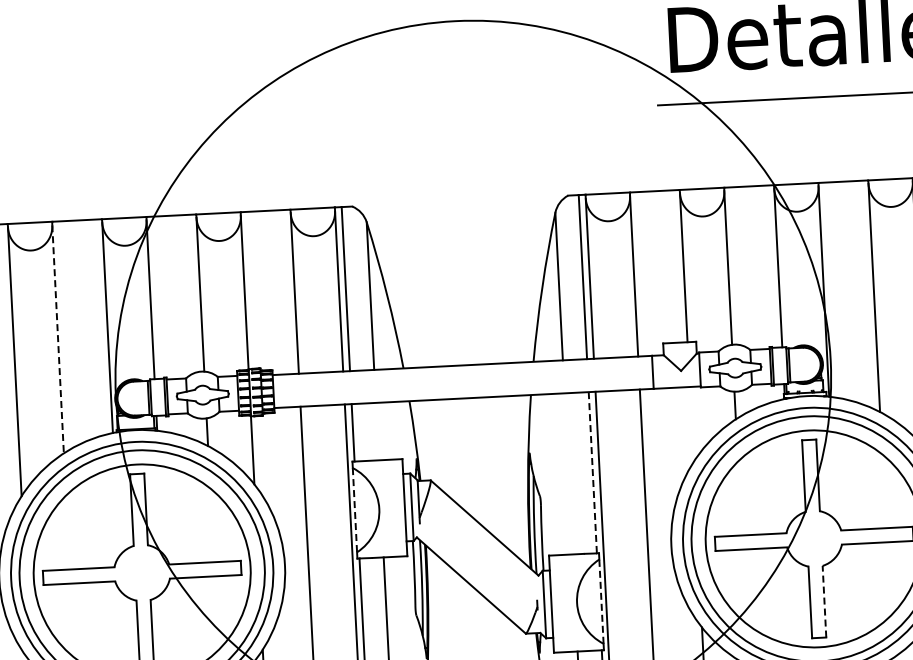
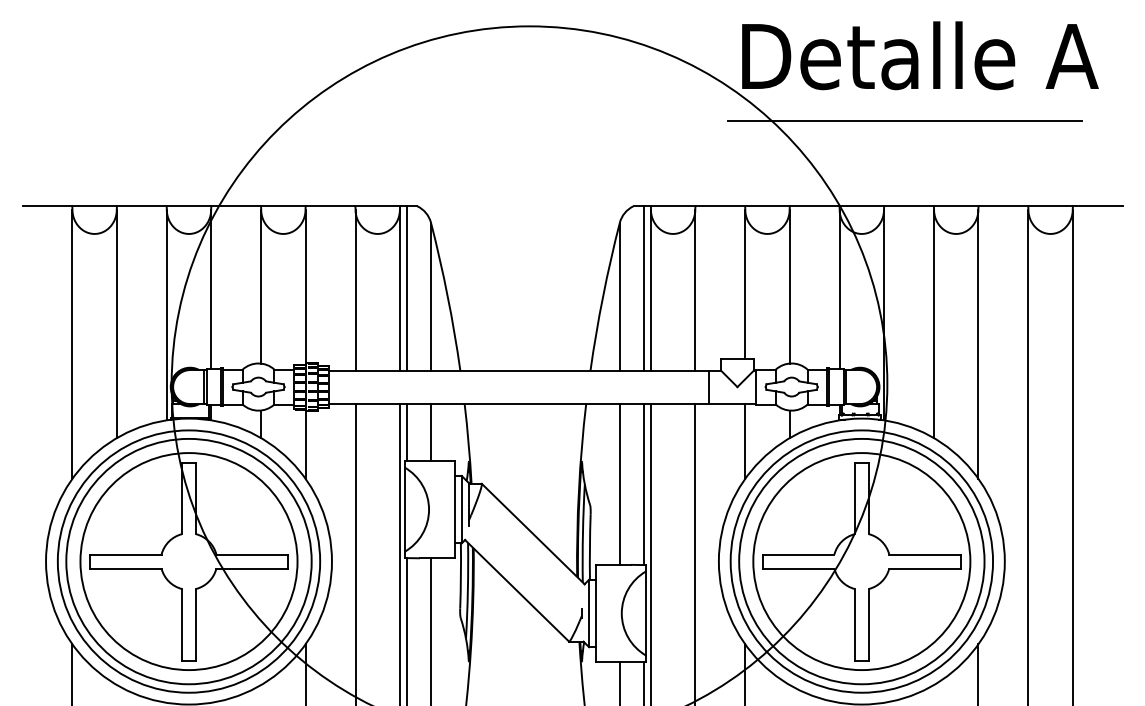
line: (57, 339) -> (116, 324), dashed -> solid
line: (691, 423) -> (745, 440), added
line: (376, 431) -> (430, 432), added
line: (593, 472) -> (644, 484), dashed -> solid
line: (568, 473) -> (619, 483), added
line: (354, 511) -> (404, 510), dashed -> solid
line: (601, 600) -> (646, 612), dashed -> solid
line: (824, 601) -> (868, 624), dashed -> solid

